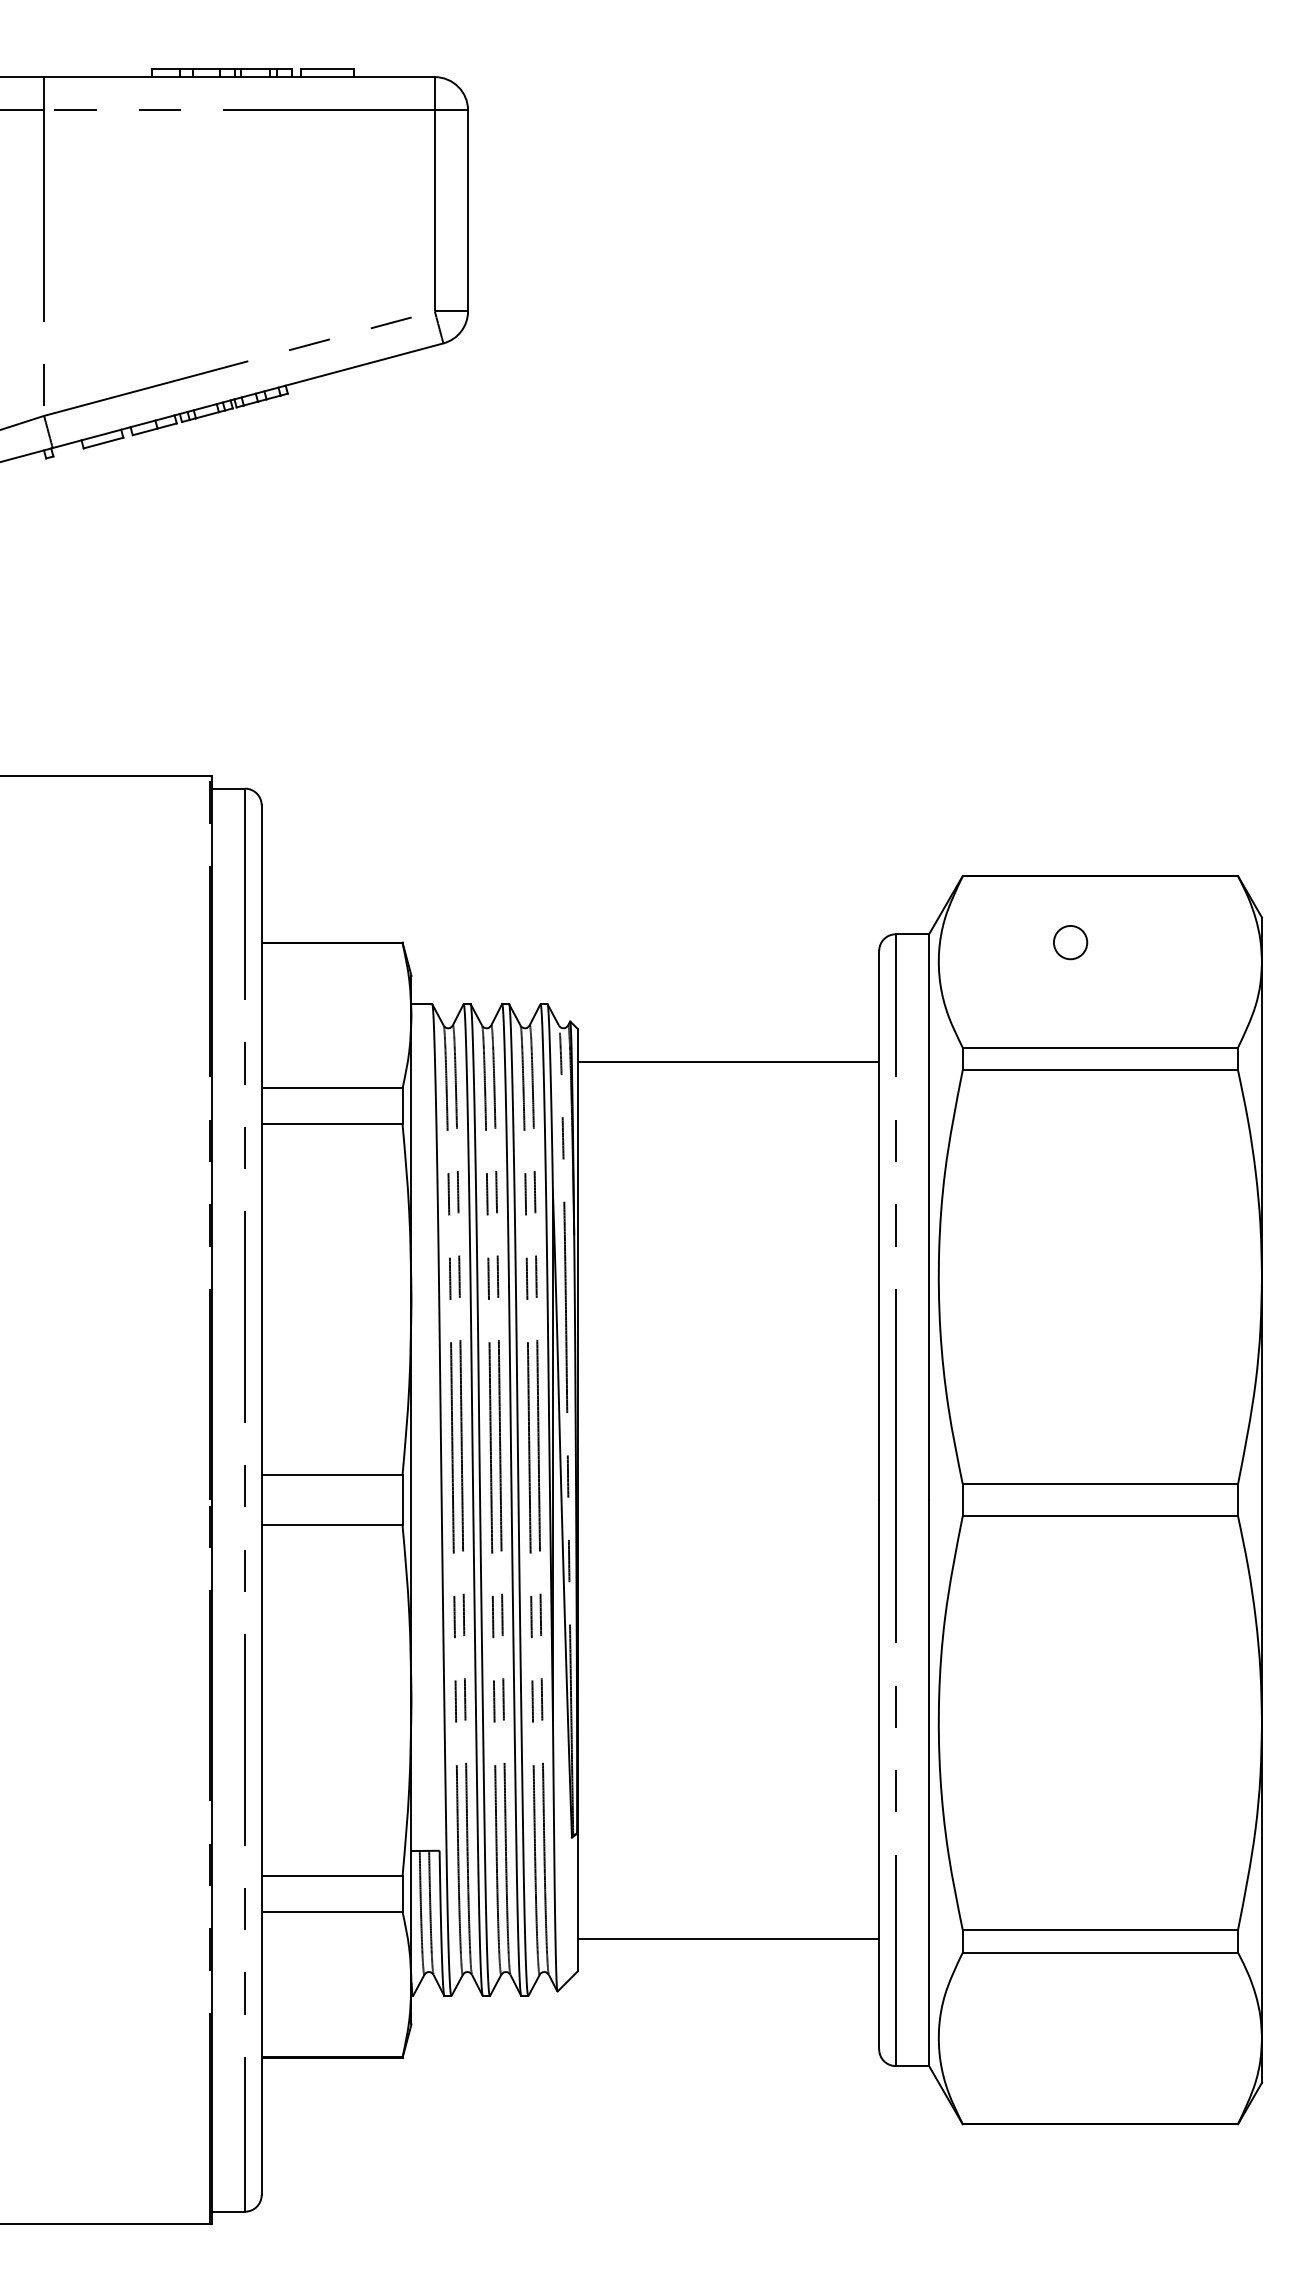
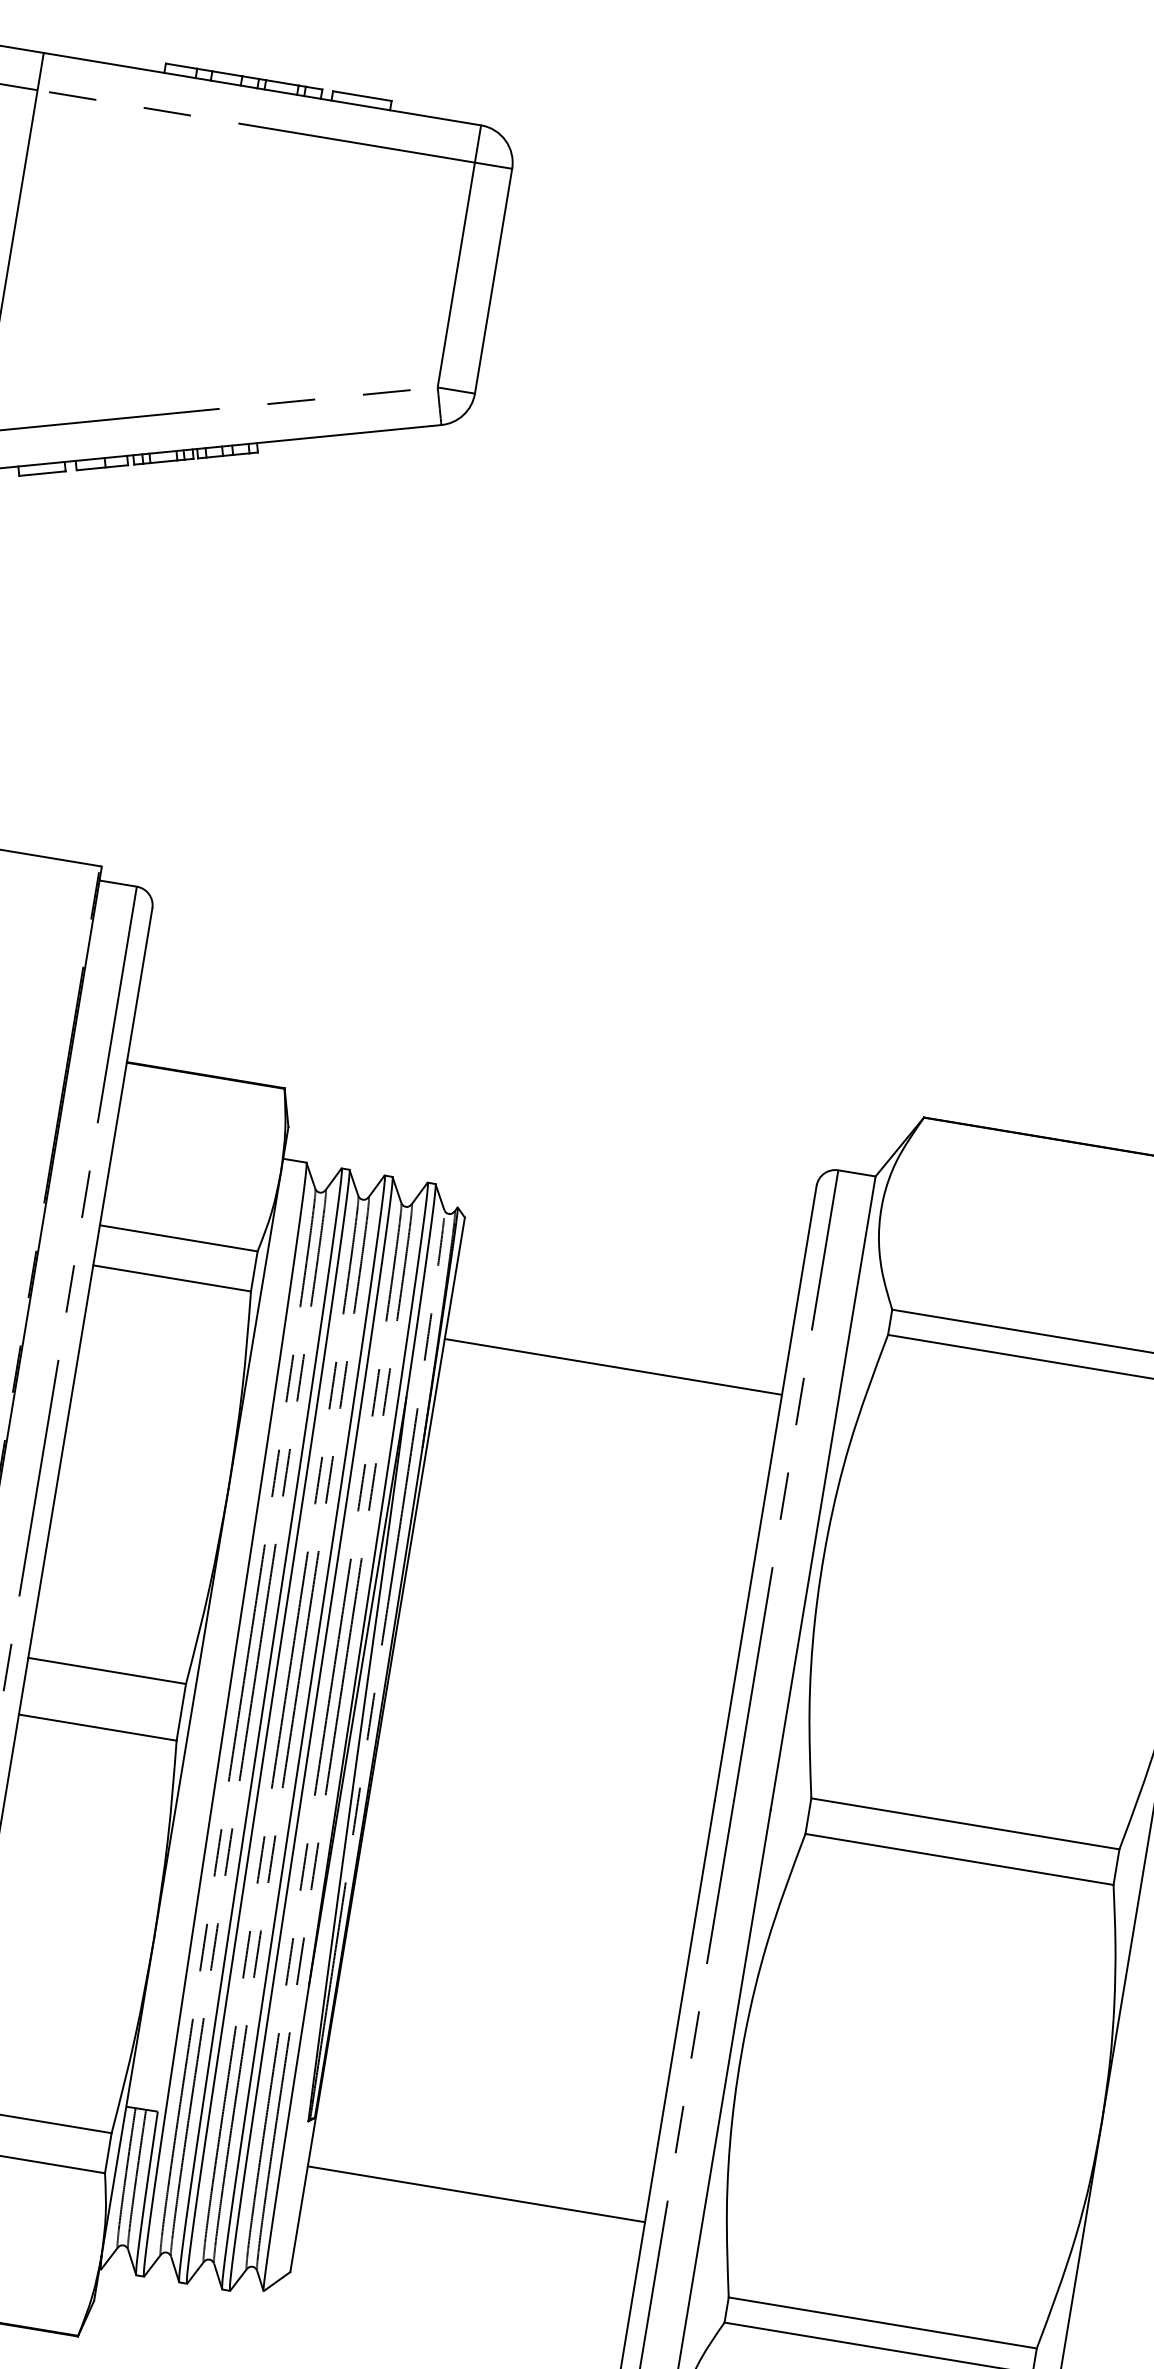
circle: (1070, 942) -> (1032, 1211), removed
line: (728, 1061) -> (613, 1366), moved
line: (728, 1938) -> (476, 2193), moved

